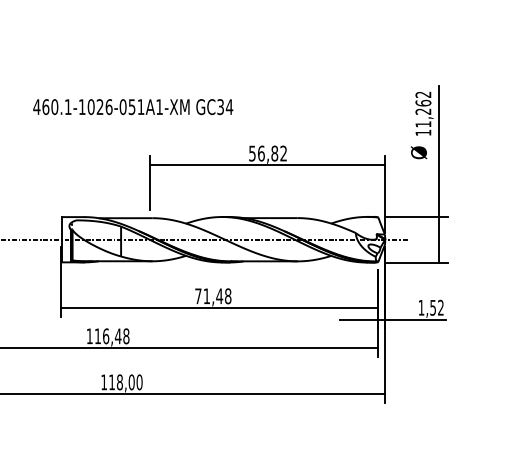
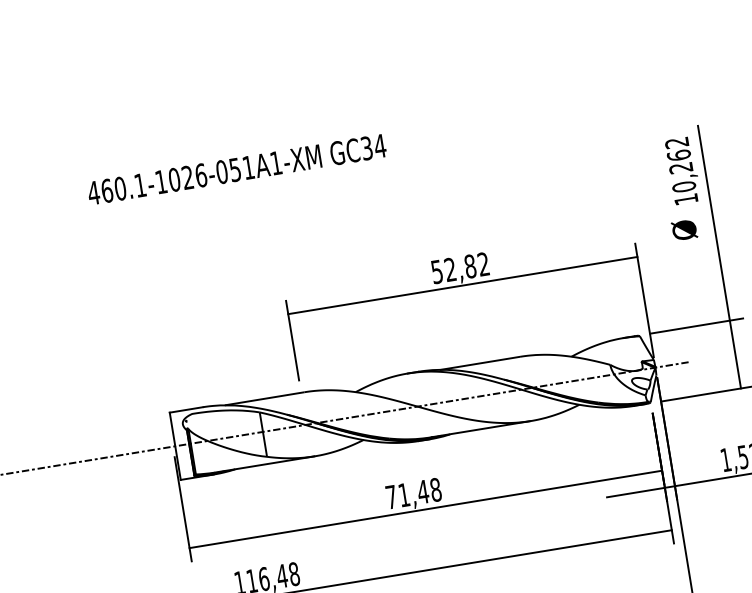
text: (133, 107) -> (237, 170), moved
text: (423, 124) -> (684, 187), 11,262 -> 10,262
text: (261, 153) -> (450, 269), 56,82 -> 52,82

